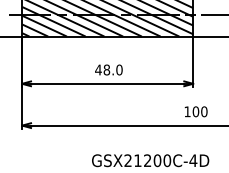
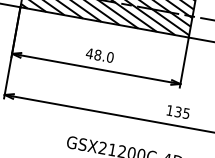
text: (199, 111) -> (181, 112), 100 -> 135

